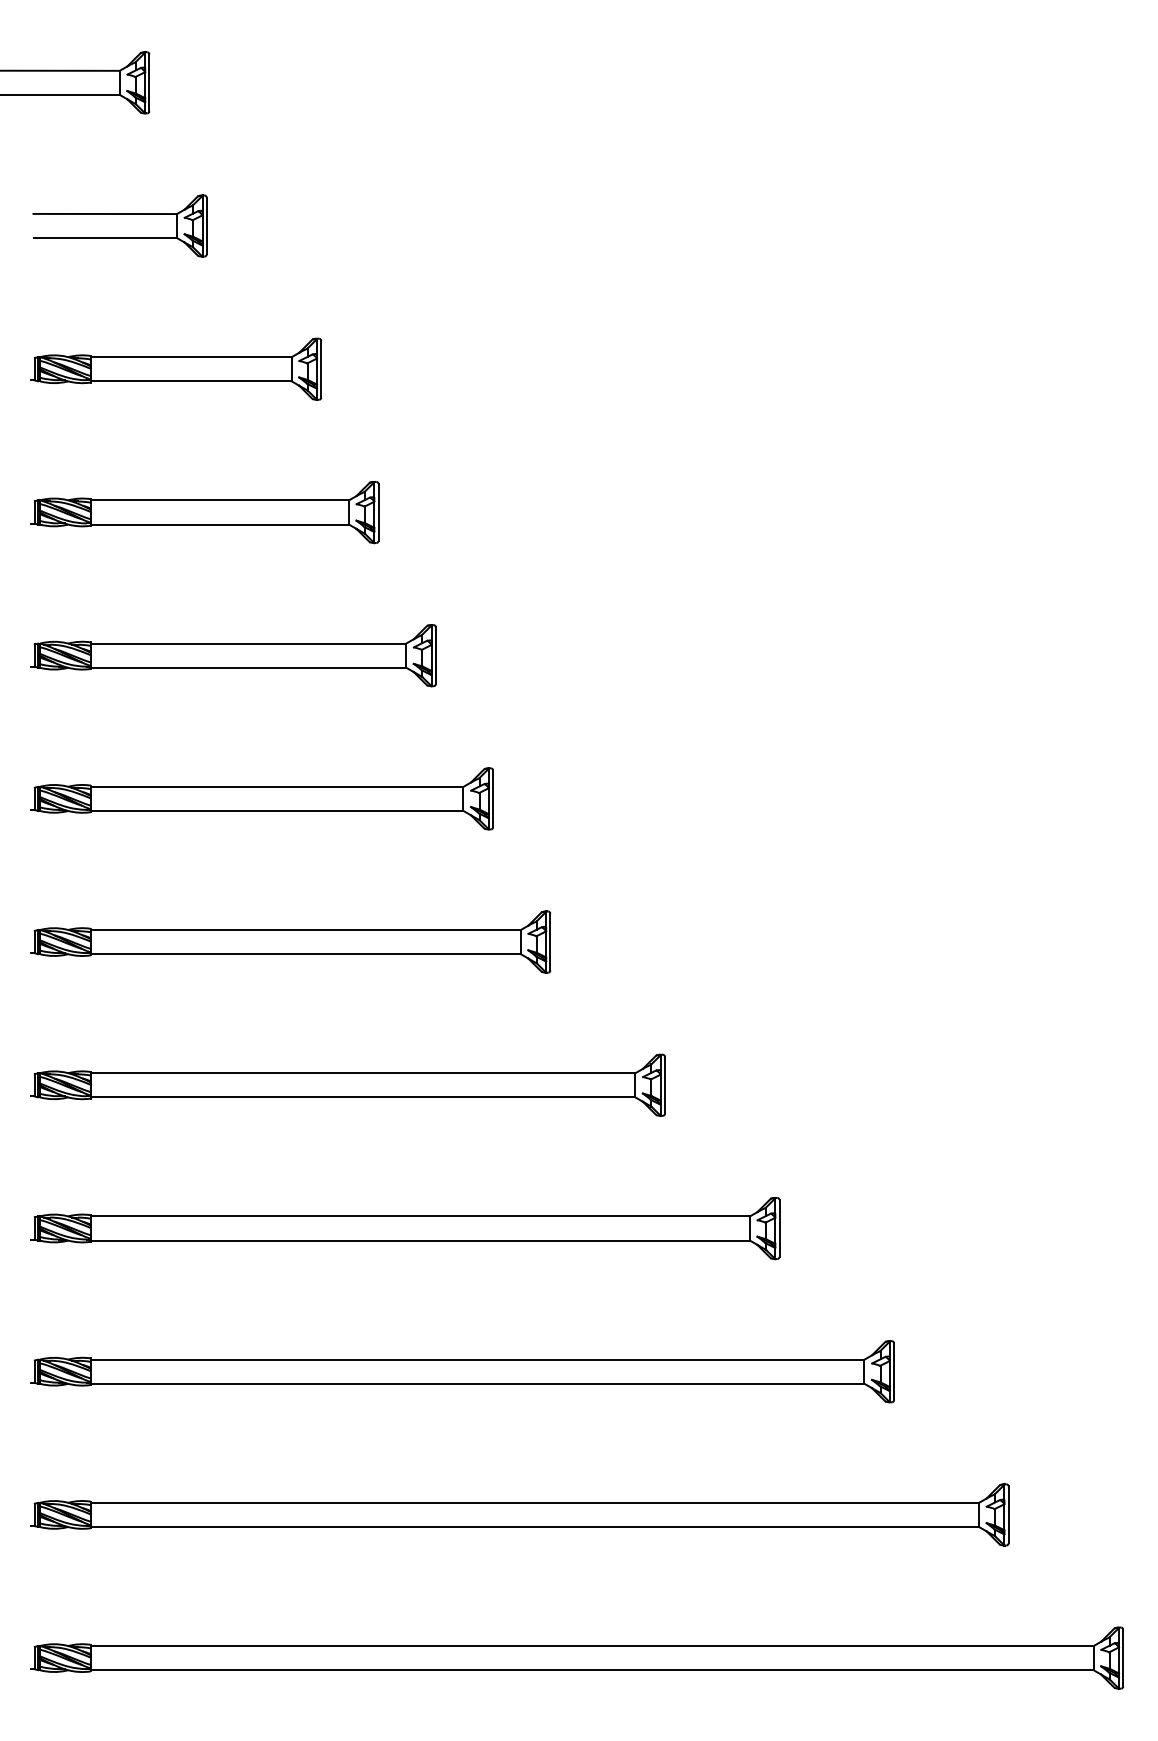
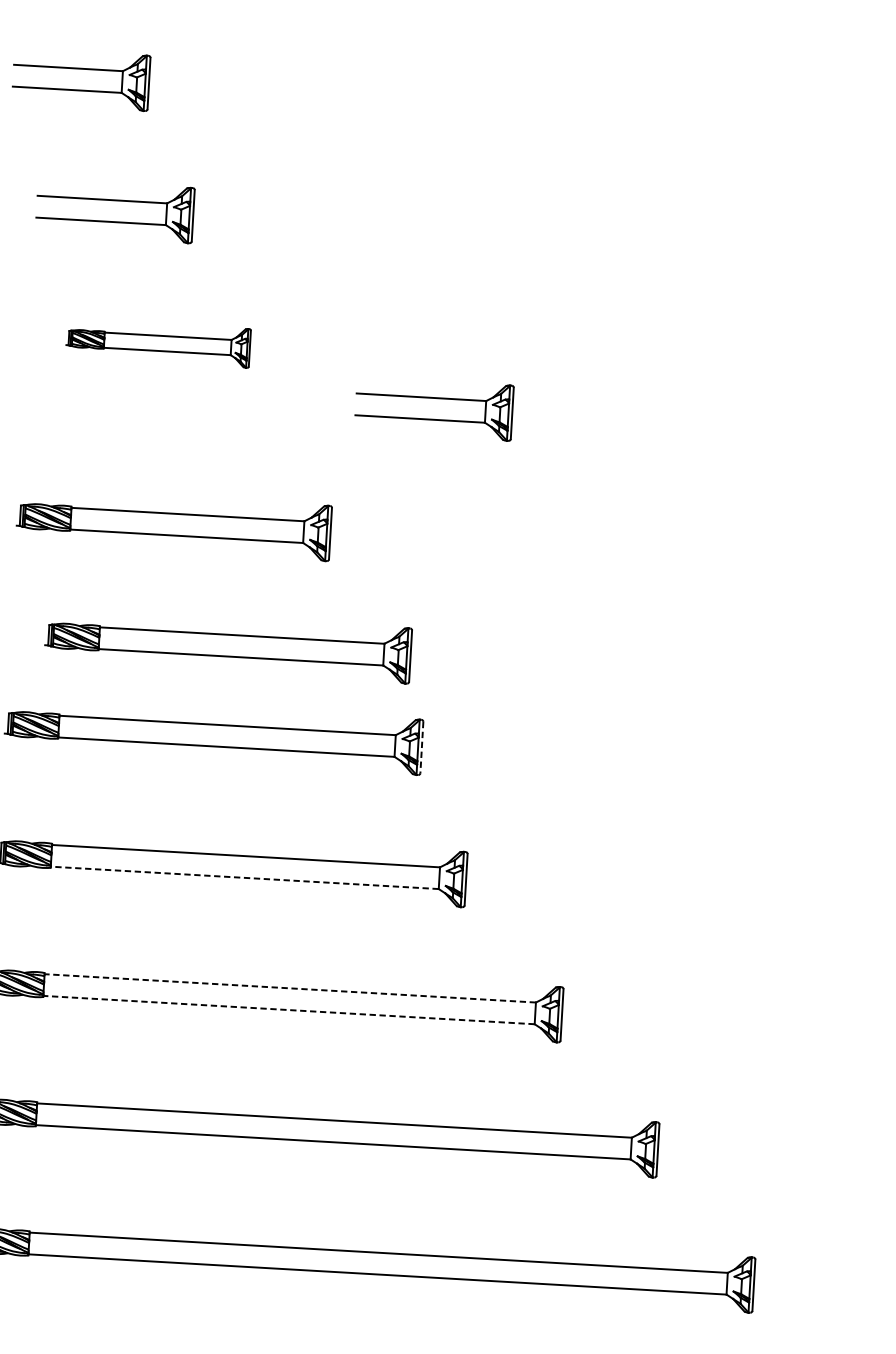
part: (175, 368) -> (157, 342), size x0.7
part: (484, 412) -> (434, 398), added
part: (204, 512) -> (173, 524), moved
part: (233, 655) -> (228, 645), moved
line: (493, 799) -> (422, 748), solid -> dashed
line: (305, 954) -> (244, 878), solid -> dashed
line: (362, 1073) -> (289, 988), solid -> dashed
line: (362, 1097) -> (288, 1010), solid -> dashed

